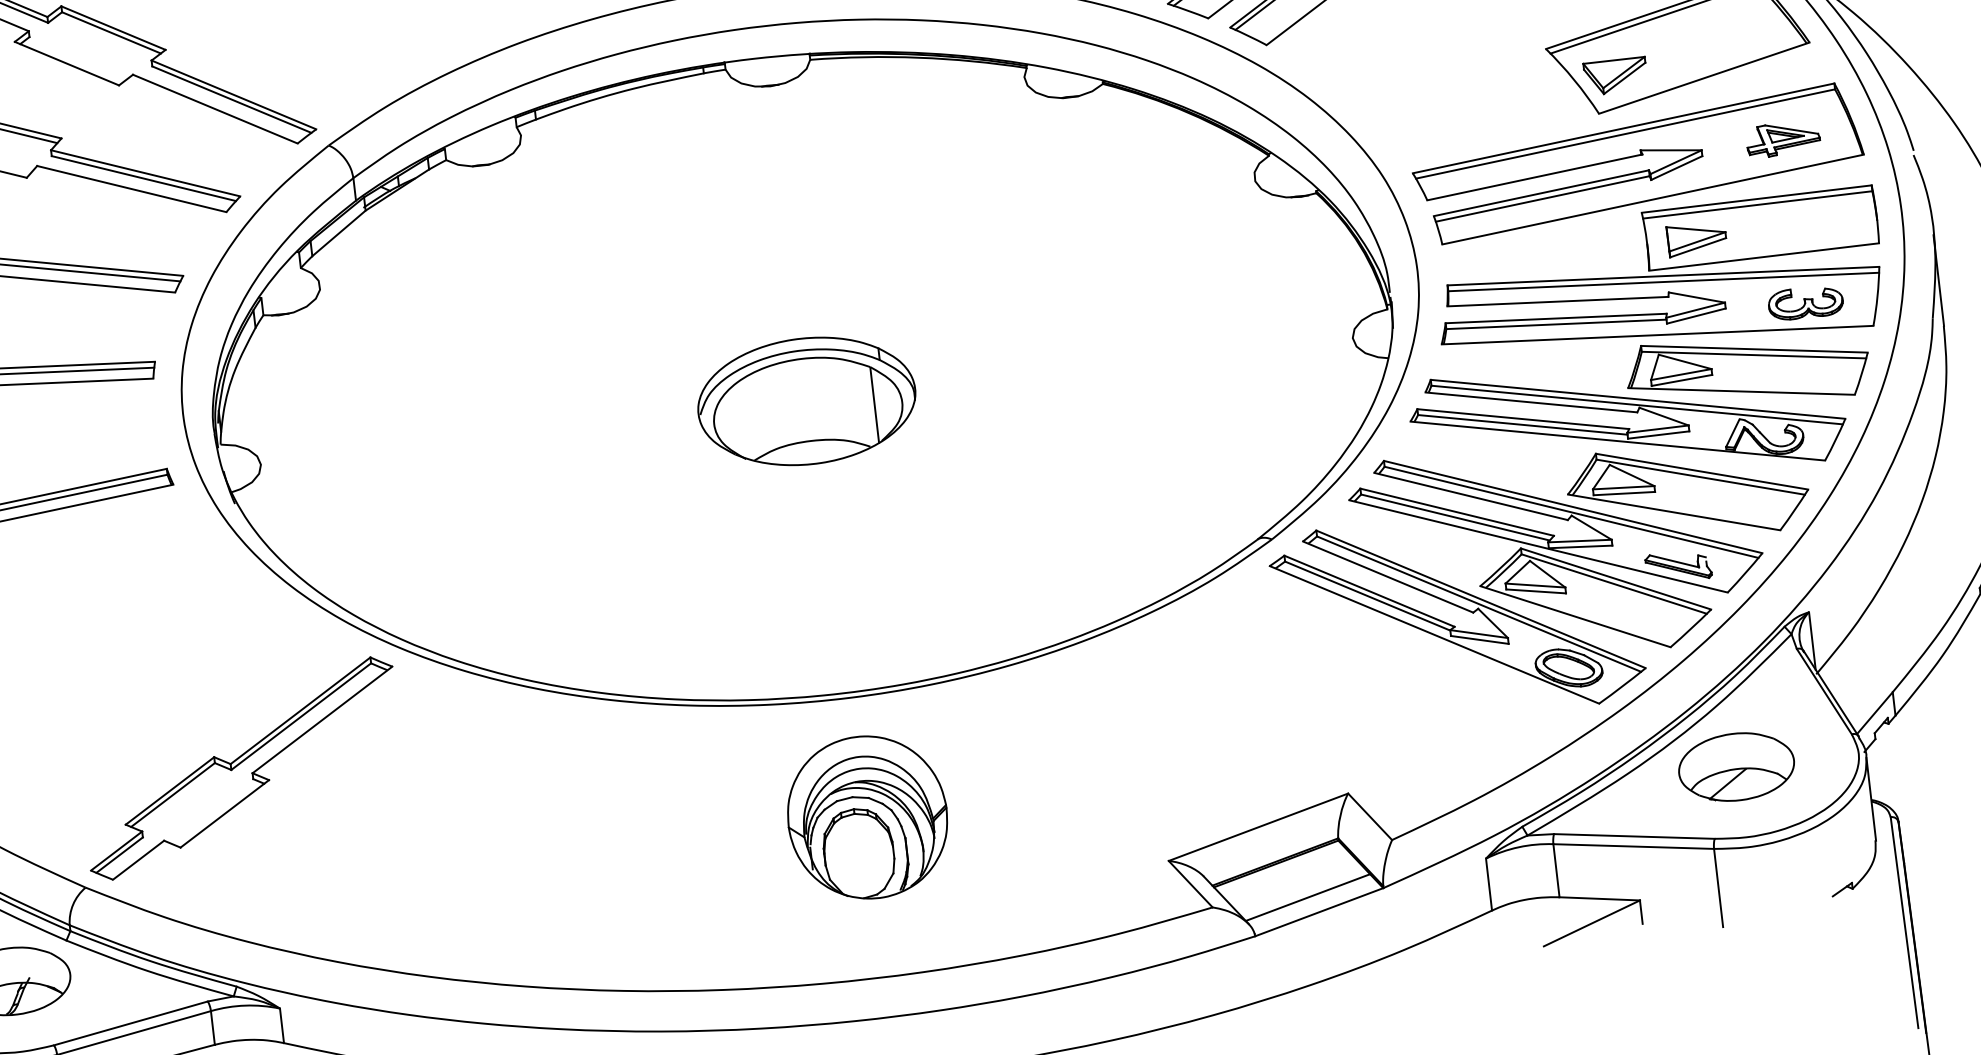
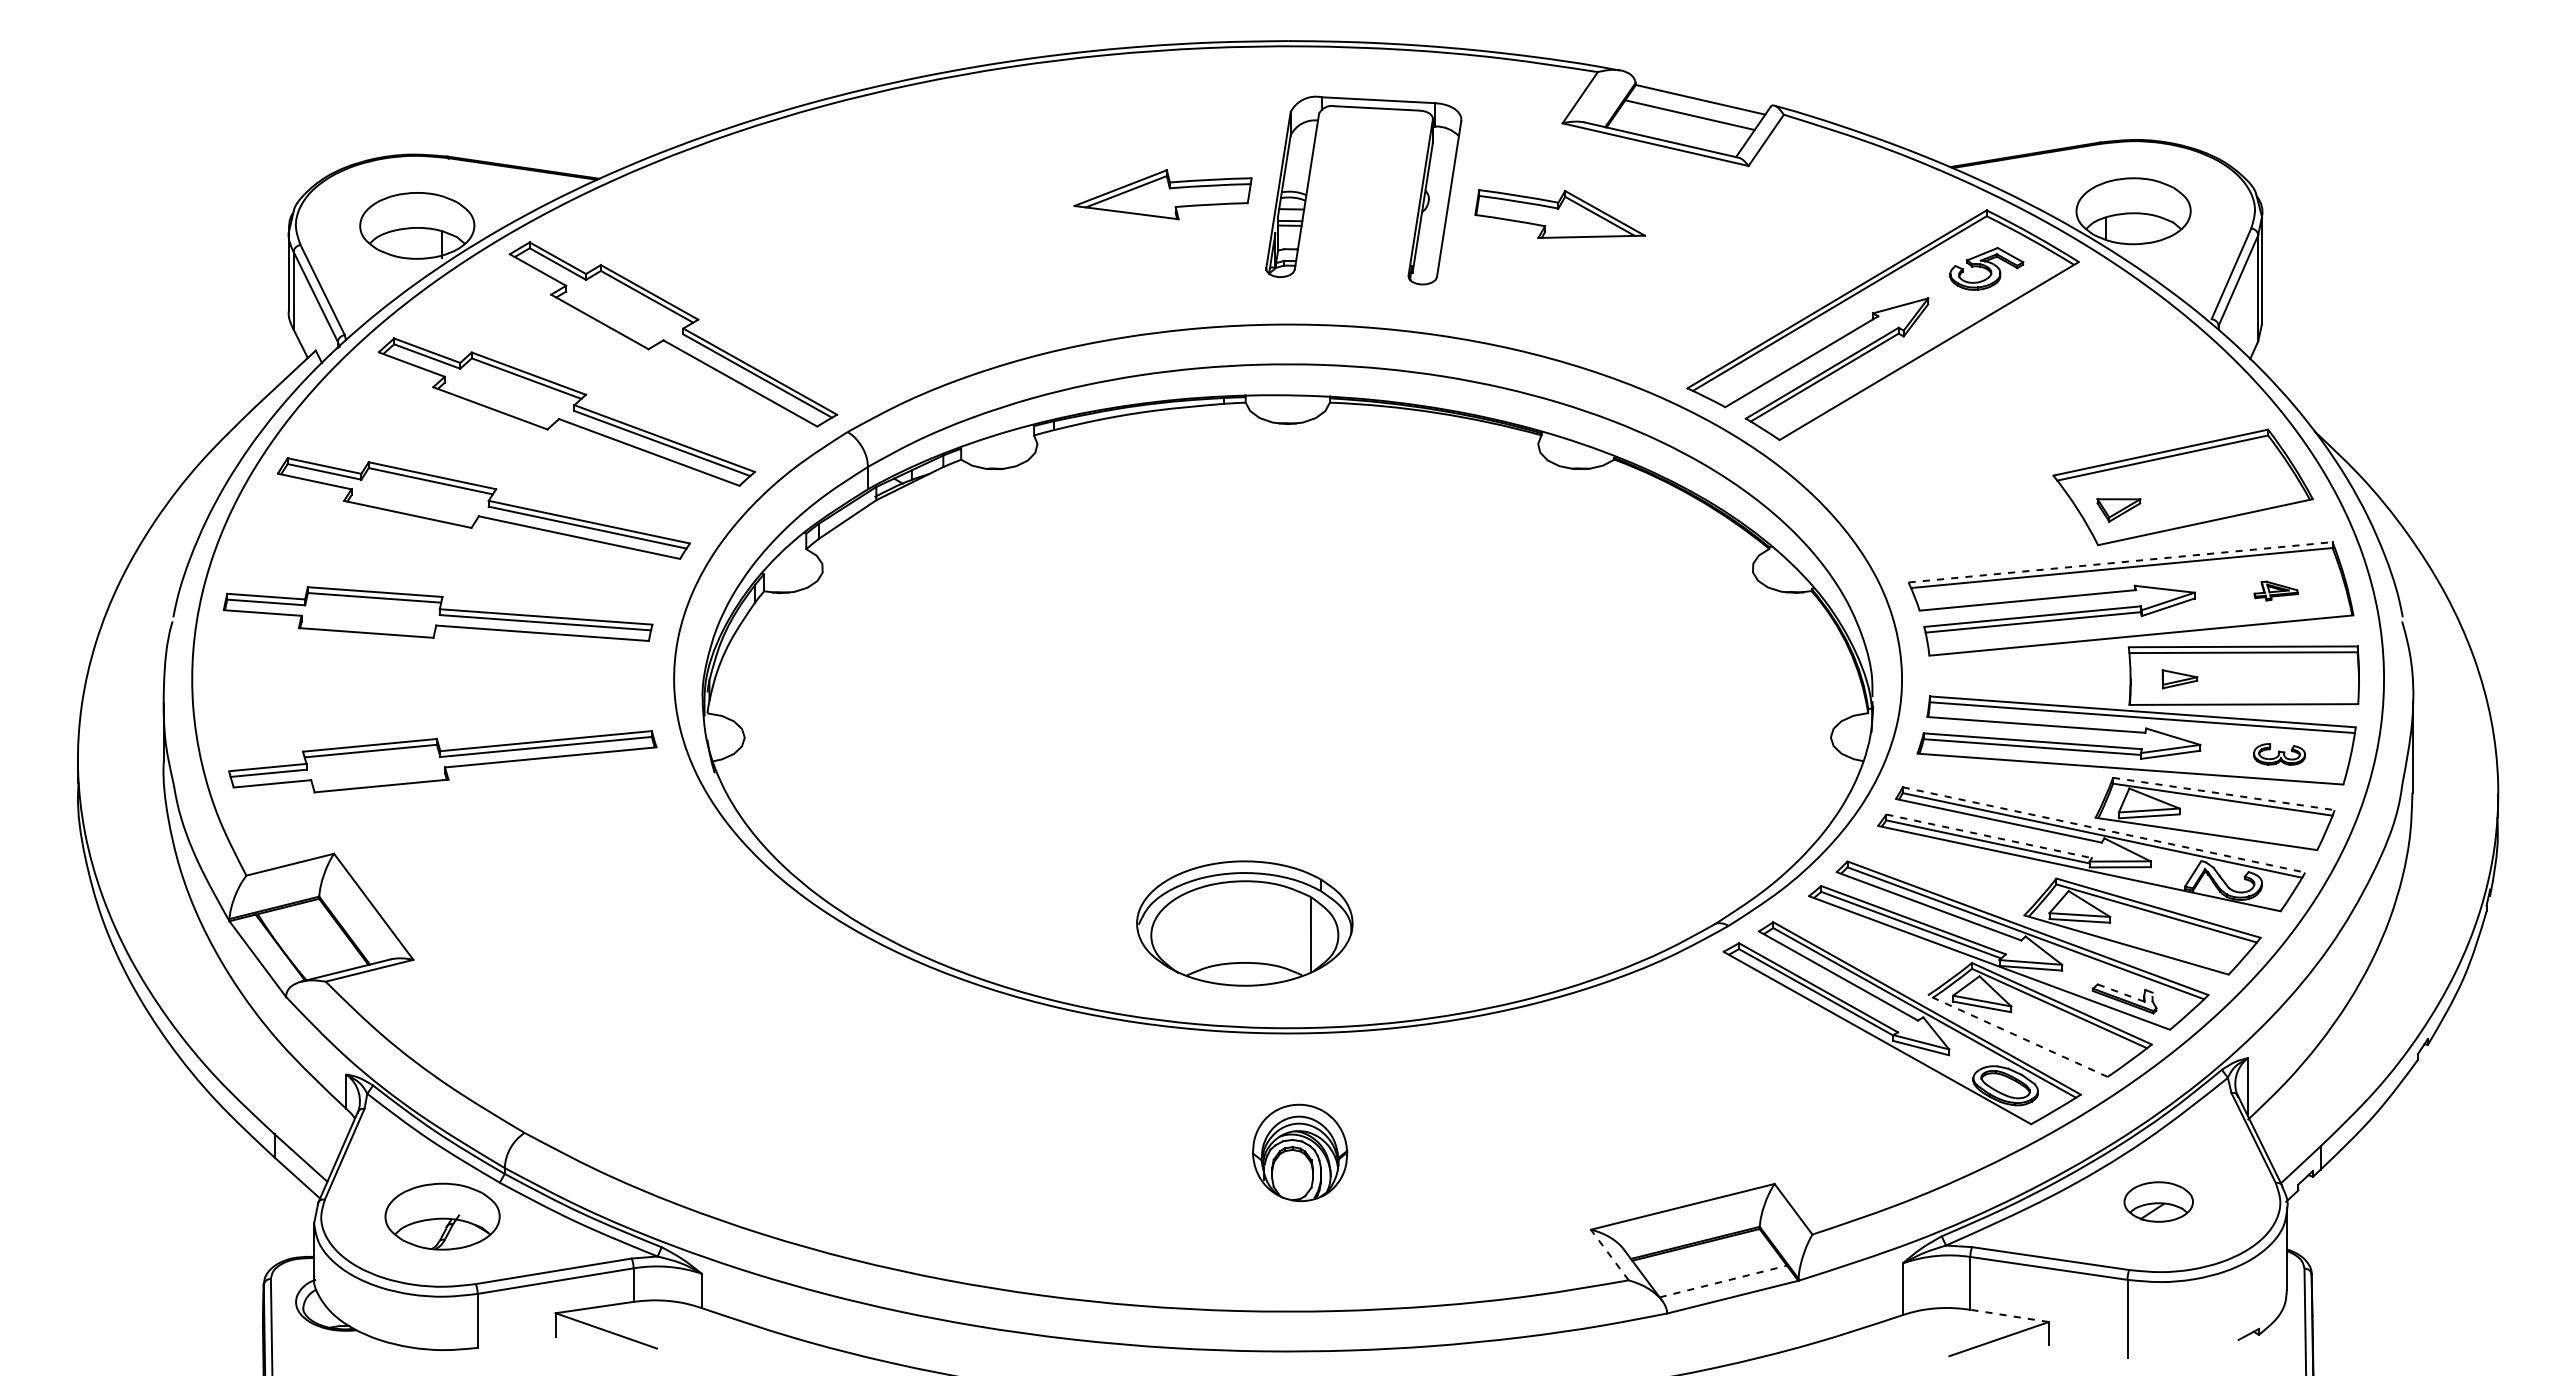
part: (1615, 76) -> (2118, 510), size x0.7
line: (1623, 128) -> (2120, 562), solid -> dashed
part: (1783, 138) -> (2276, 590), size x0.6
part: (1696, 239) -> (2179, 679), size x0.6
part: (1805, 303) -> (2279, 754), size x0.7
line: (1755, 349) -> (2224, 794), solid -> dashed
line: (1637, 398) -> (2103, 829), solid -> dashed
part: (806, 401) -> (1244, 923), moved
line: (1523, 419) -> (1989, 836), solid -> dashed
line: (1674, 561) -> (2121, 993), solid -> dashed
line: (1575, 617) -> (2017, 1036), solid -> dashed
part: (1736, 766) -> (2158, 1201), size x0.6
part: (240, 768) -> (690, 1033), removed
part: (866, 817) -> (1299, 1152), size x0.6
line: (1190, 884) -> (1609, 1255), solid -> dashed
line: (1308, 897) -> (1723, 1281), solid -> dashed
line: (1599, 898) -> (2009, 1315), solid -> dashed

